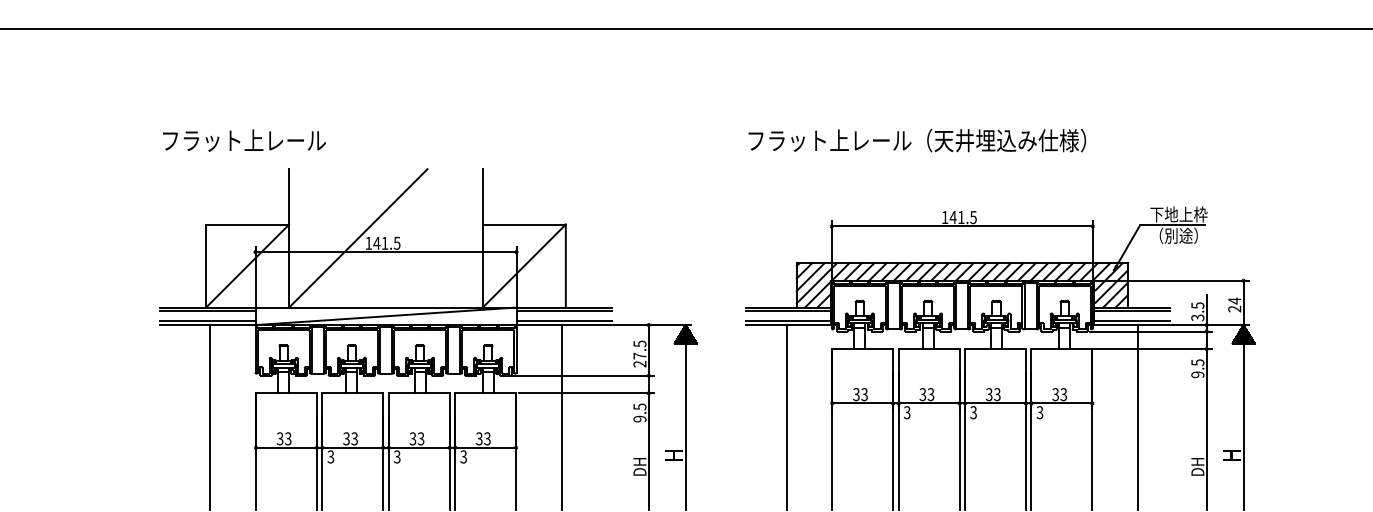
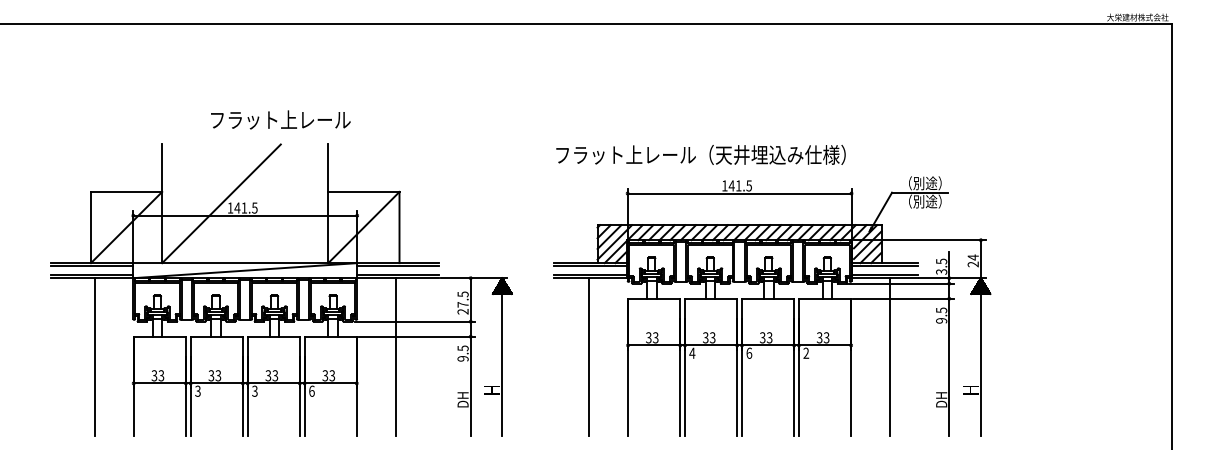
text: (244, 140) -> (280, 119), moved
text: (916, 140) -> (700, 154), moved
text: (1179, 214) -> (925, 183), 下地上枠 -> （別途）
text: (907, 411) -> (692, 352), 3 -> 4
text: (973, 411) -> (749, 352), 3 -> 6
text: (1040, 412) -> (806, 353), 3 -> 2
text: (463, 456) -> (311, 390), 3 -> 6

